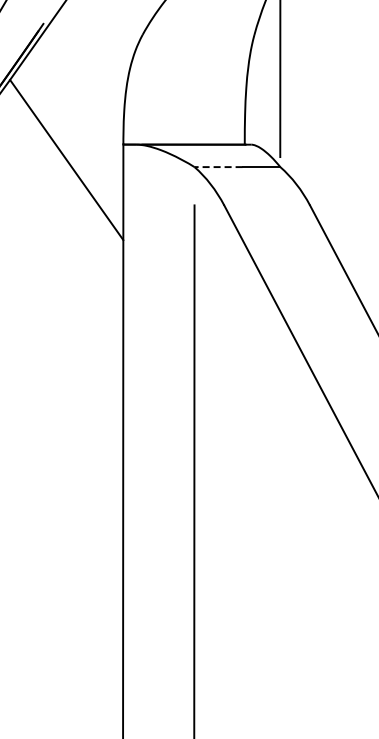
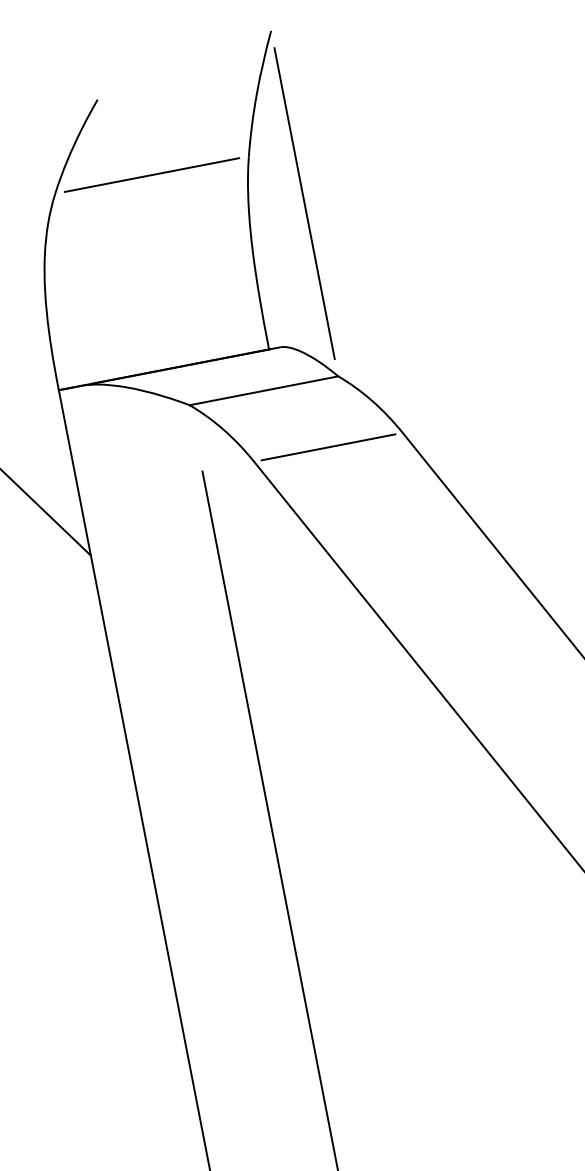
line: (198, 34) -> (151, 174), added
line: (218, 167) -> (231, 397), dashed -> solid
line: (266, 205) -> (327, 447), added

